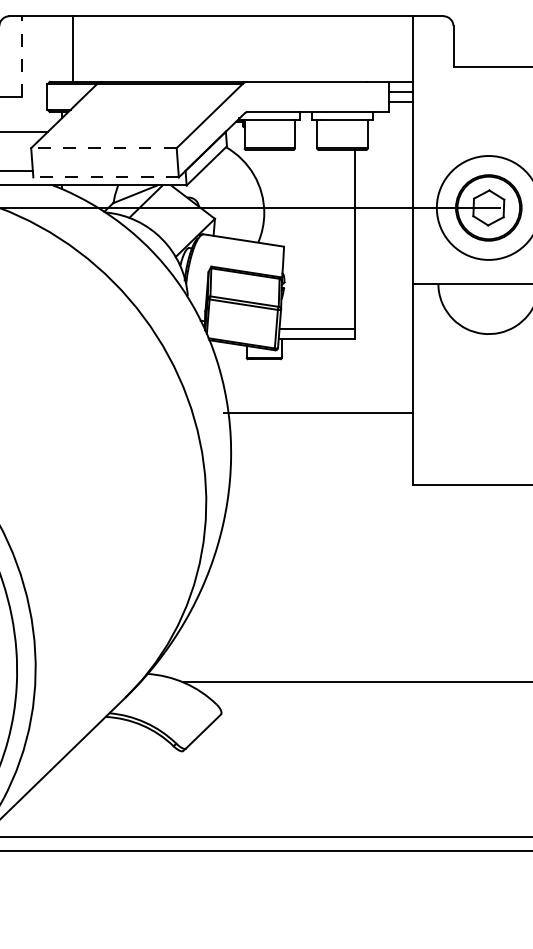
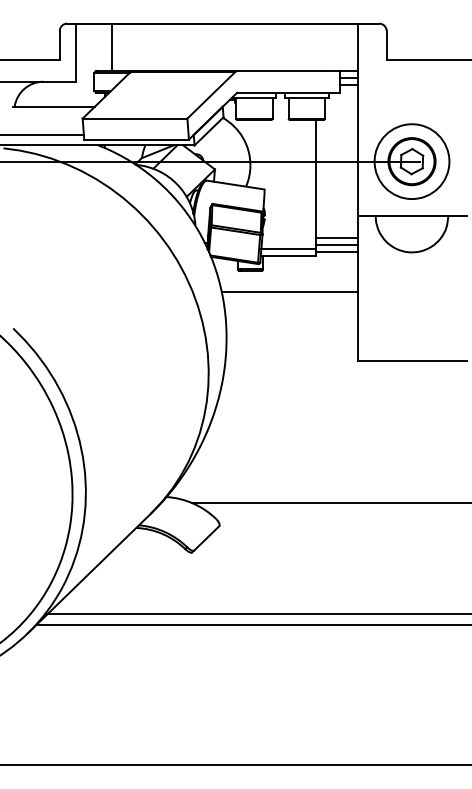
line: (22, 56) -> (76, 52), dashed -> solid
line: (103, 148) -> (134, 118), dashed -> solid
line: (105, 177) -> (136, 139), dashed -> solid
line: (383, 313) -> (336, 237), added
line: (383, 324) -> (336, 245), added
line: (383, 334) -> (336, 252), added
line: (318, 413) -> (289, 292), moved

